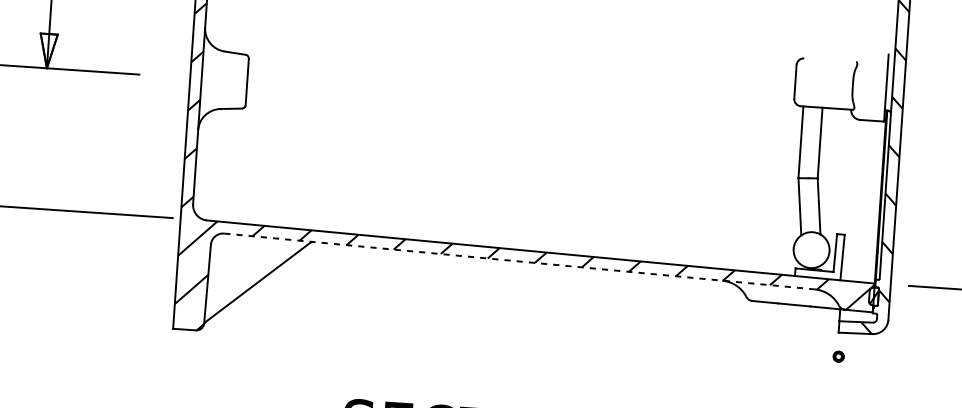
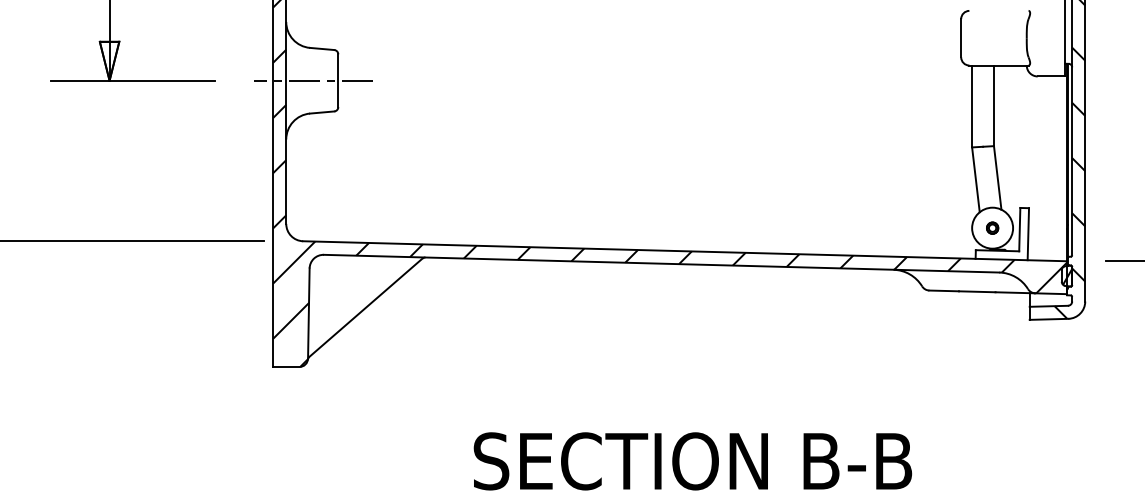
line: (225, 80) -> (313, 80), added
line: (519, 261) -> (661, 263), dashed -> solid
part: (838, 356) -> (992, 227), moved

